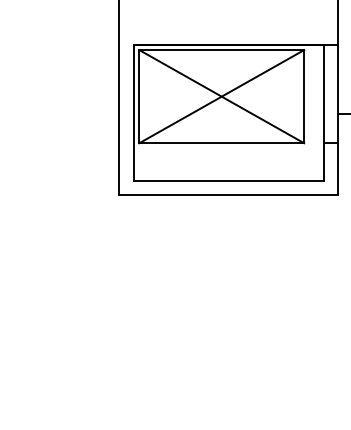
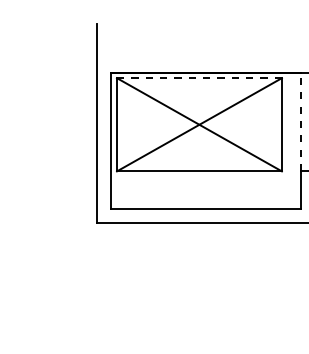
line: (222, 50) -> (200, 78), solid -> dashed
line: (323, 93) -> (301, 121), solid -> dashed

